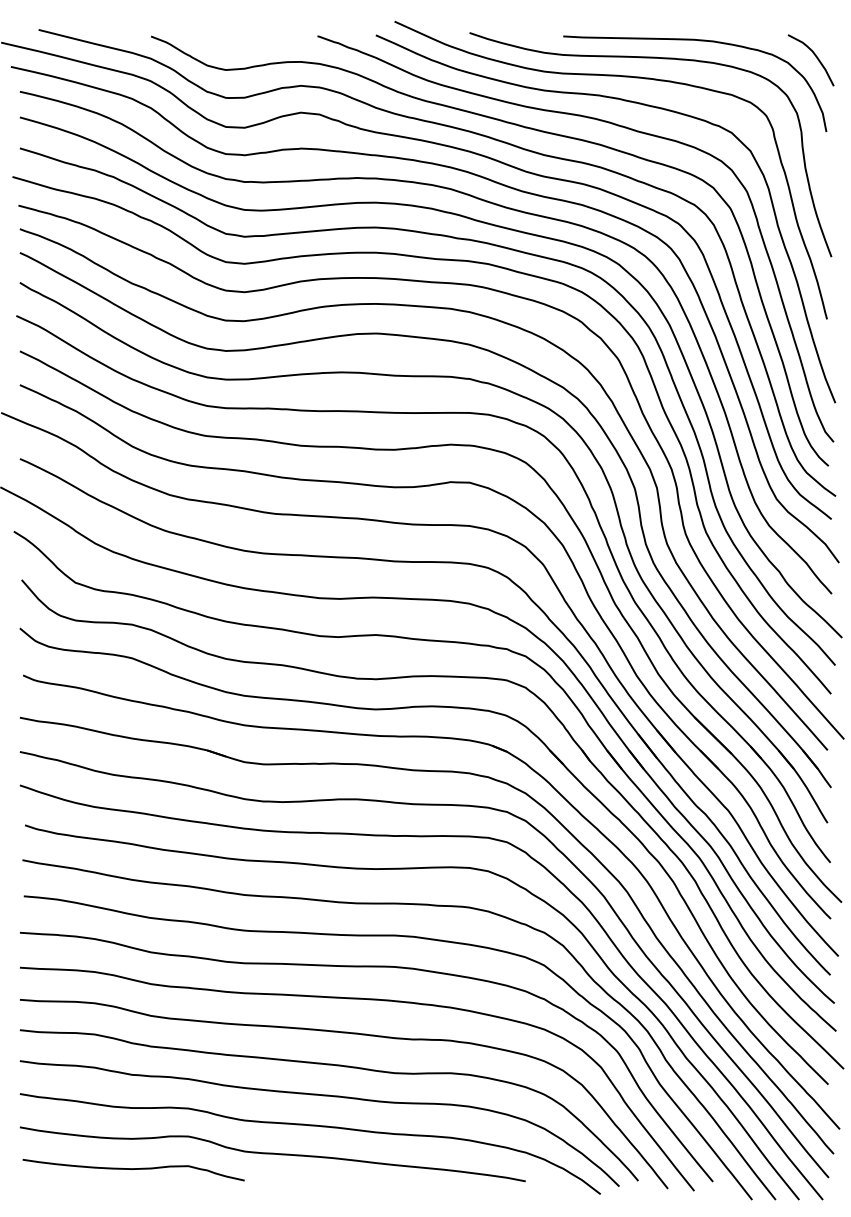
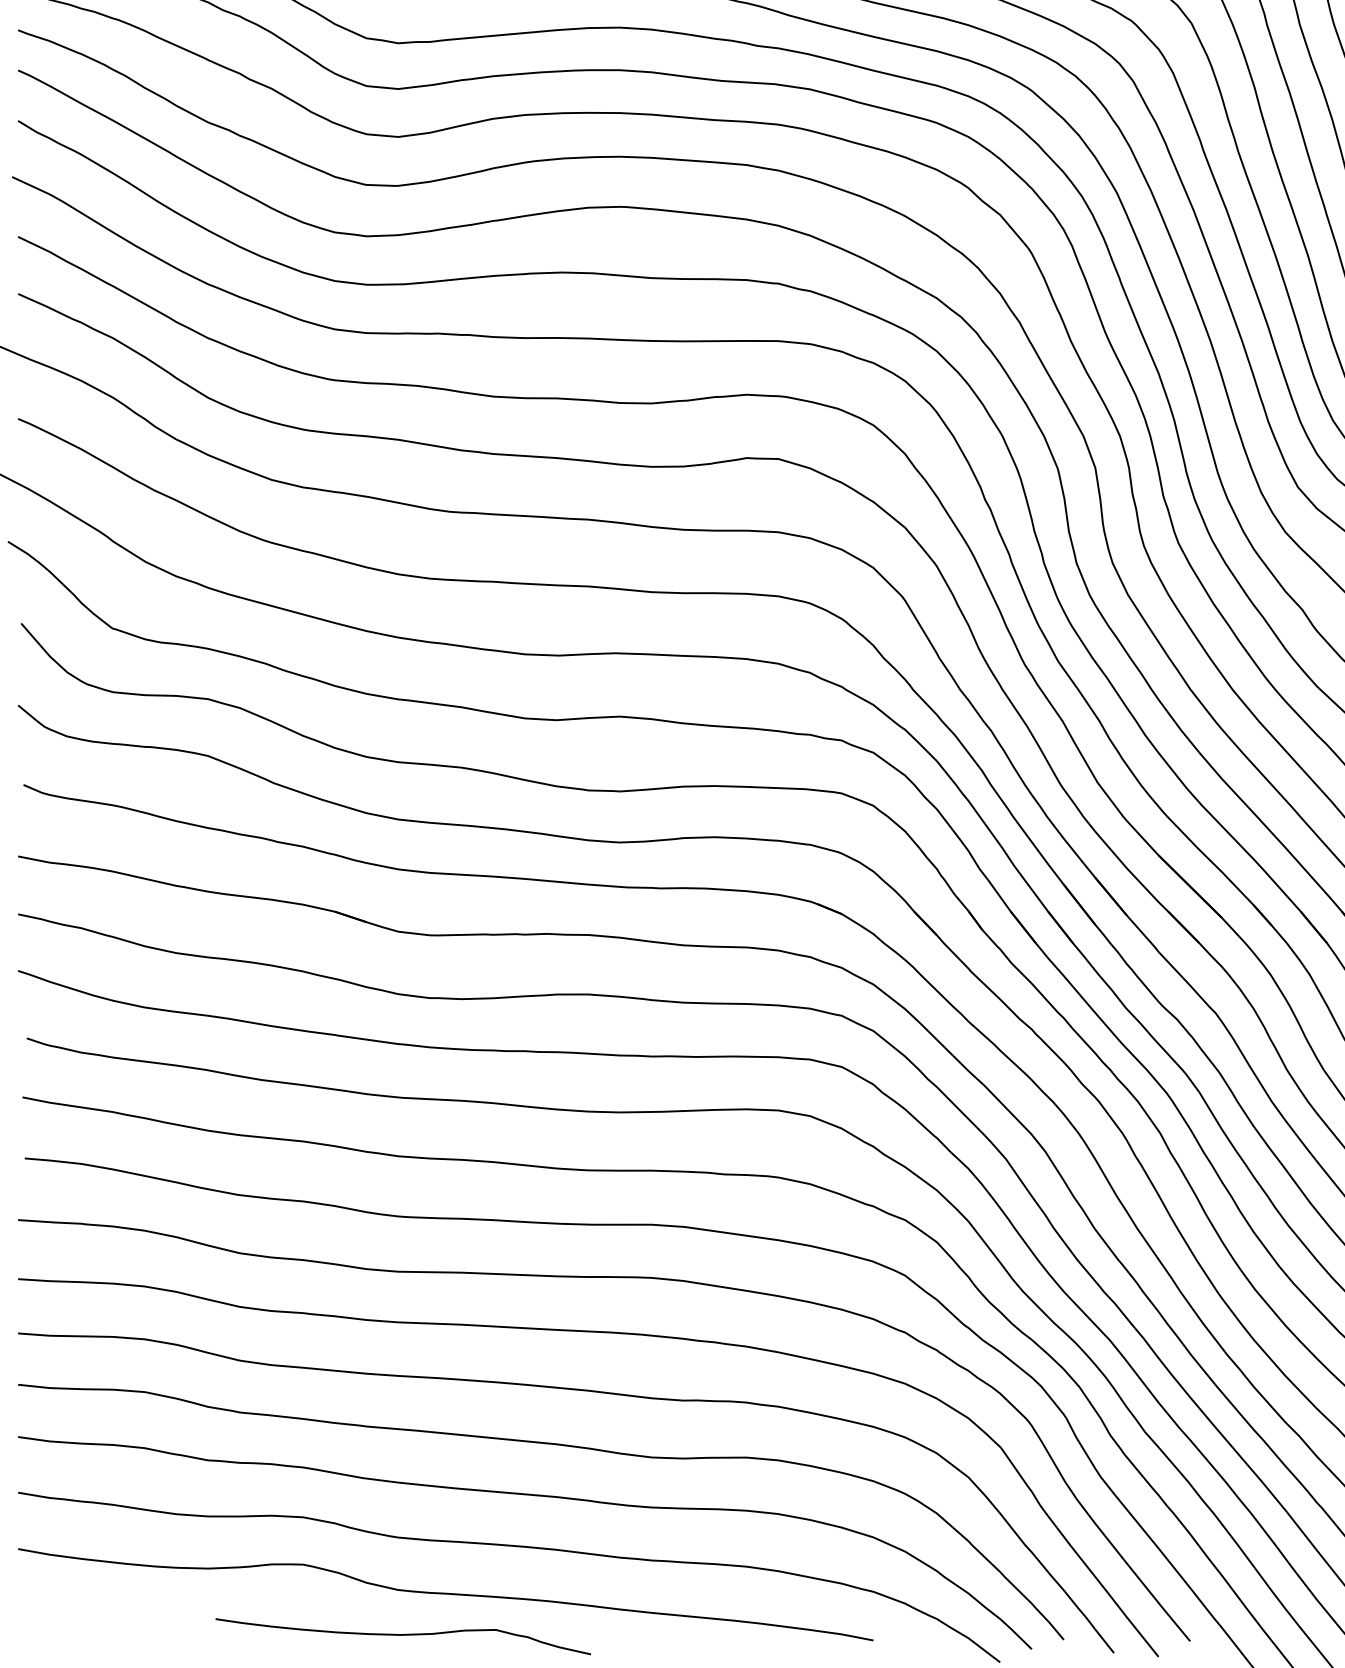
curve: (133, 1169) -> (402, 1635), moved

